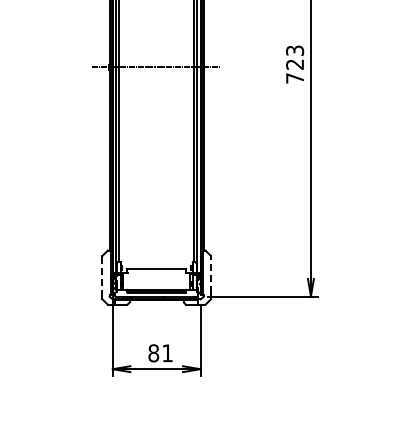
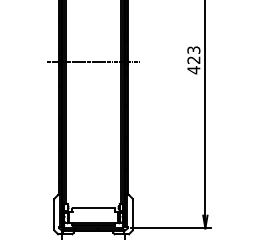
text: (294, 78) -> (193, 70), 723 -> 423
line: (102, 275) -> (54, 213), dashed -> solid
line: (210, 275) -> (132, 213), dashed -> solid

